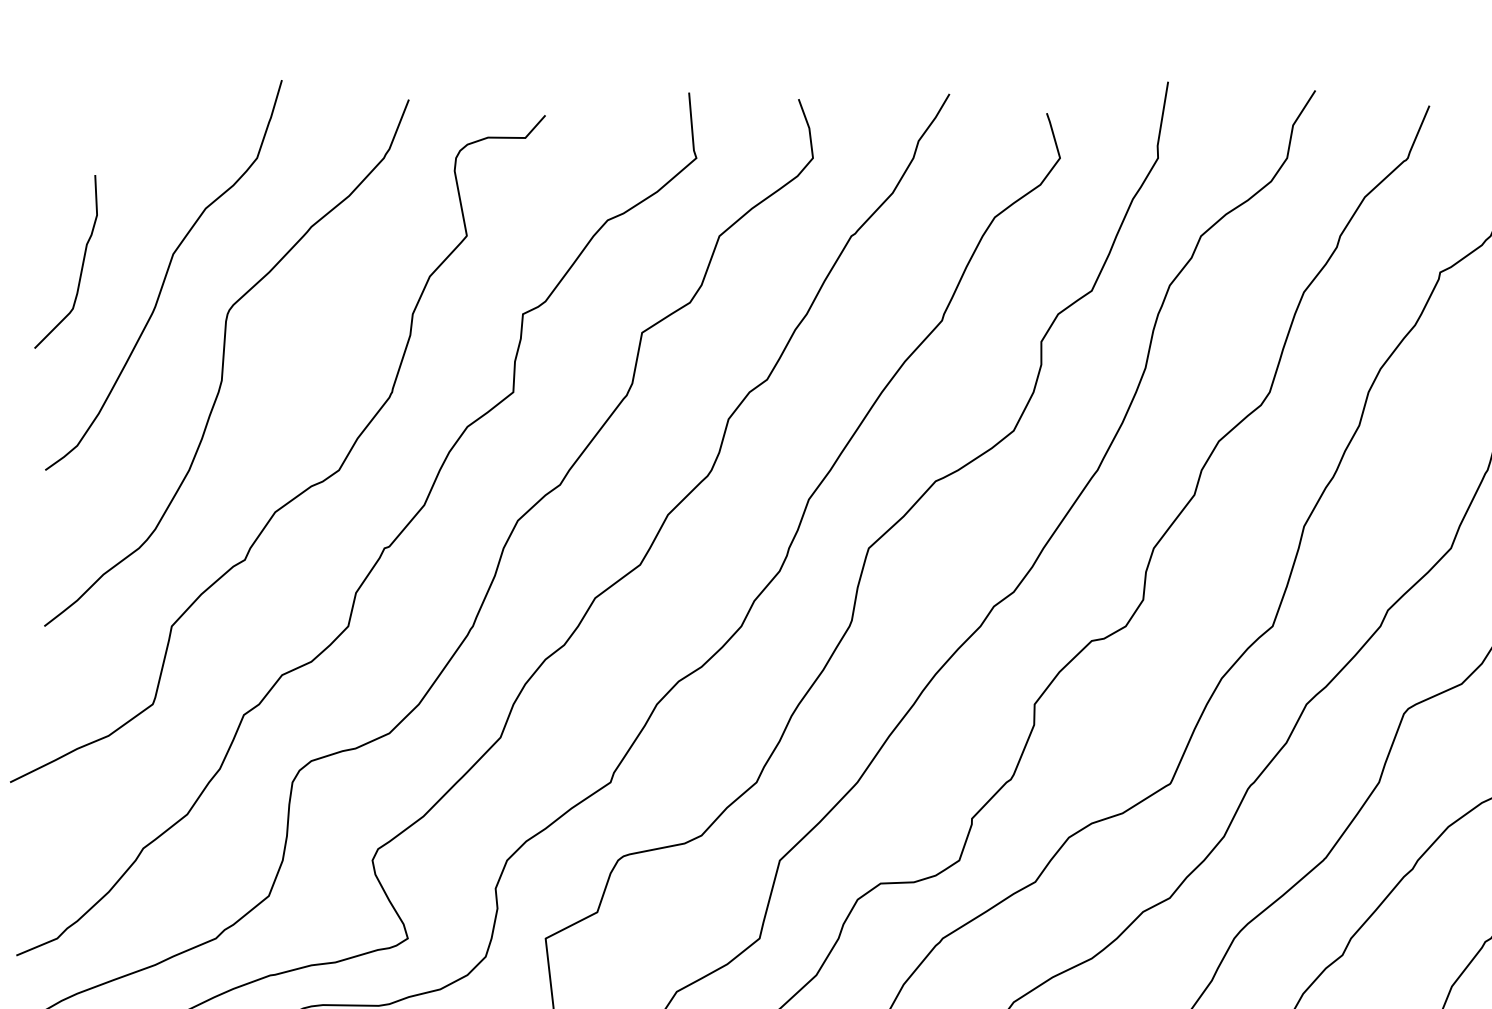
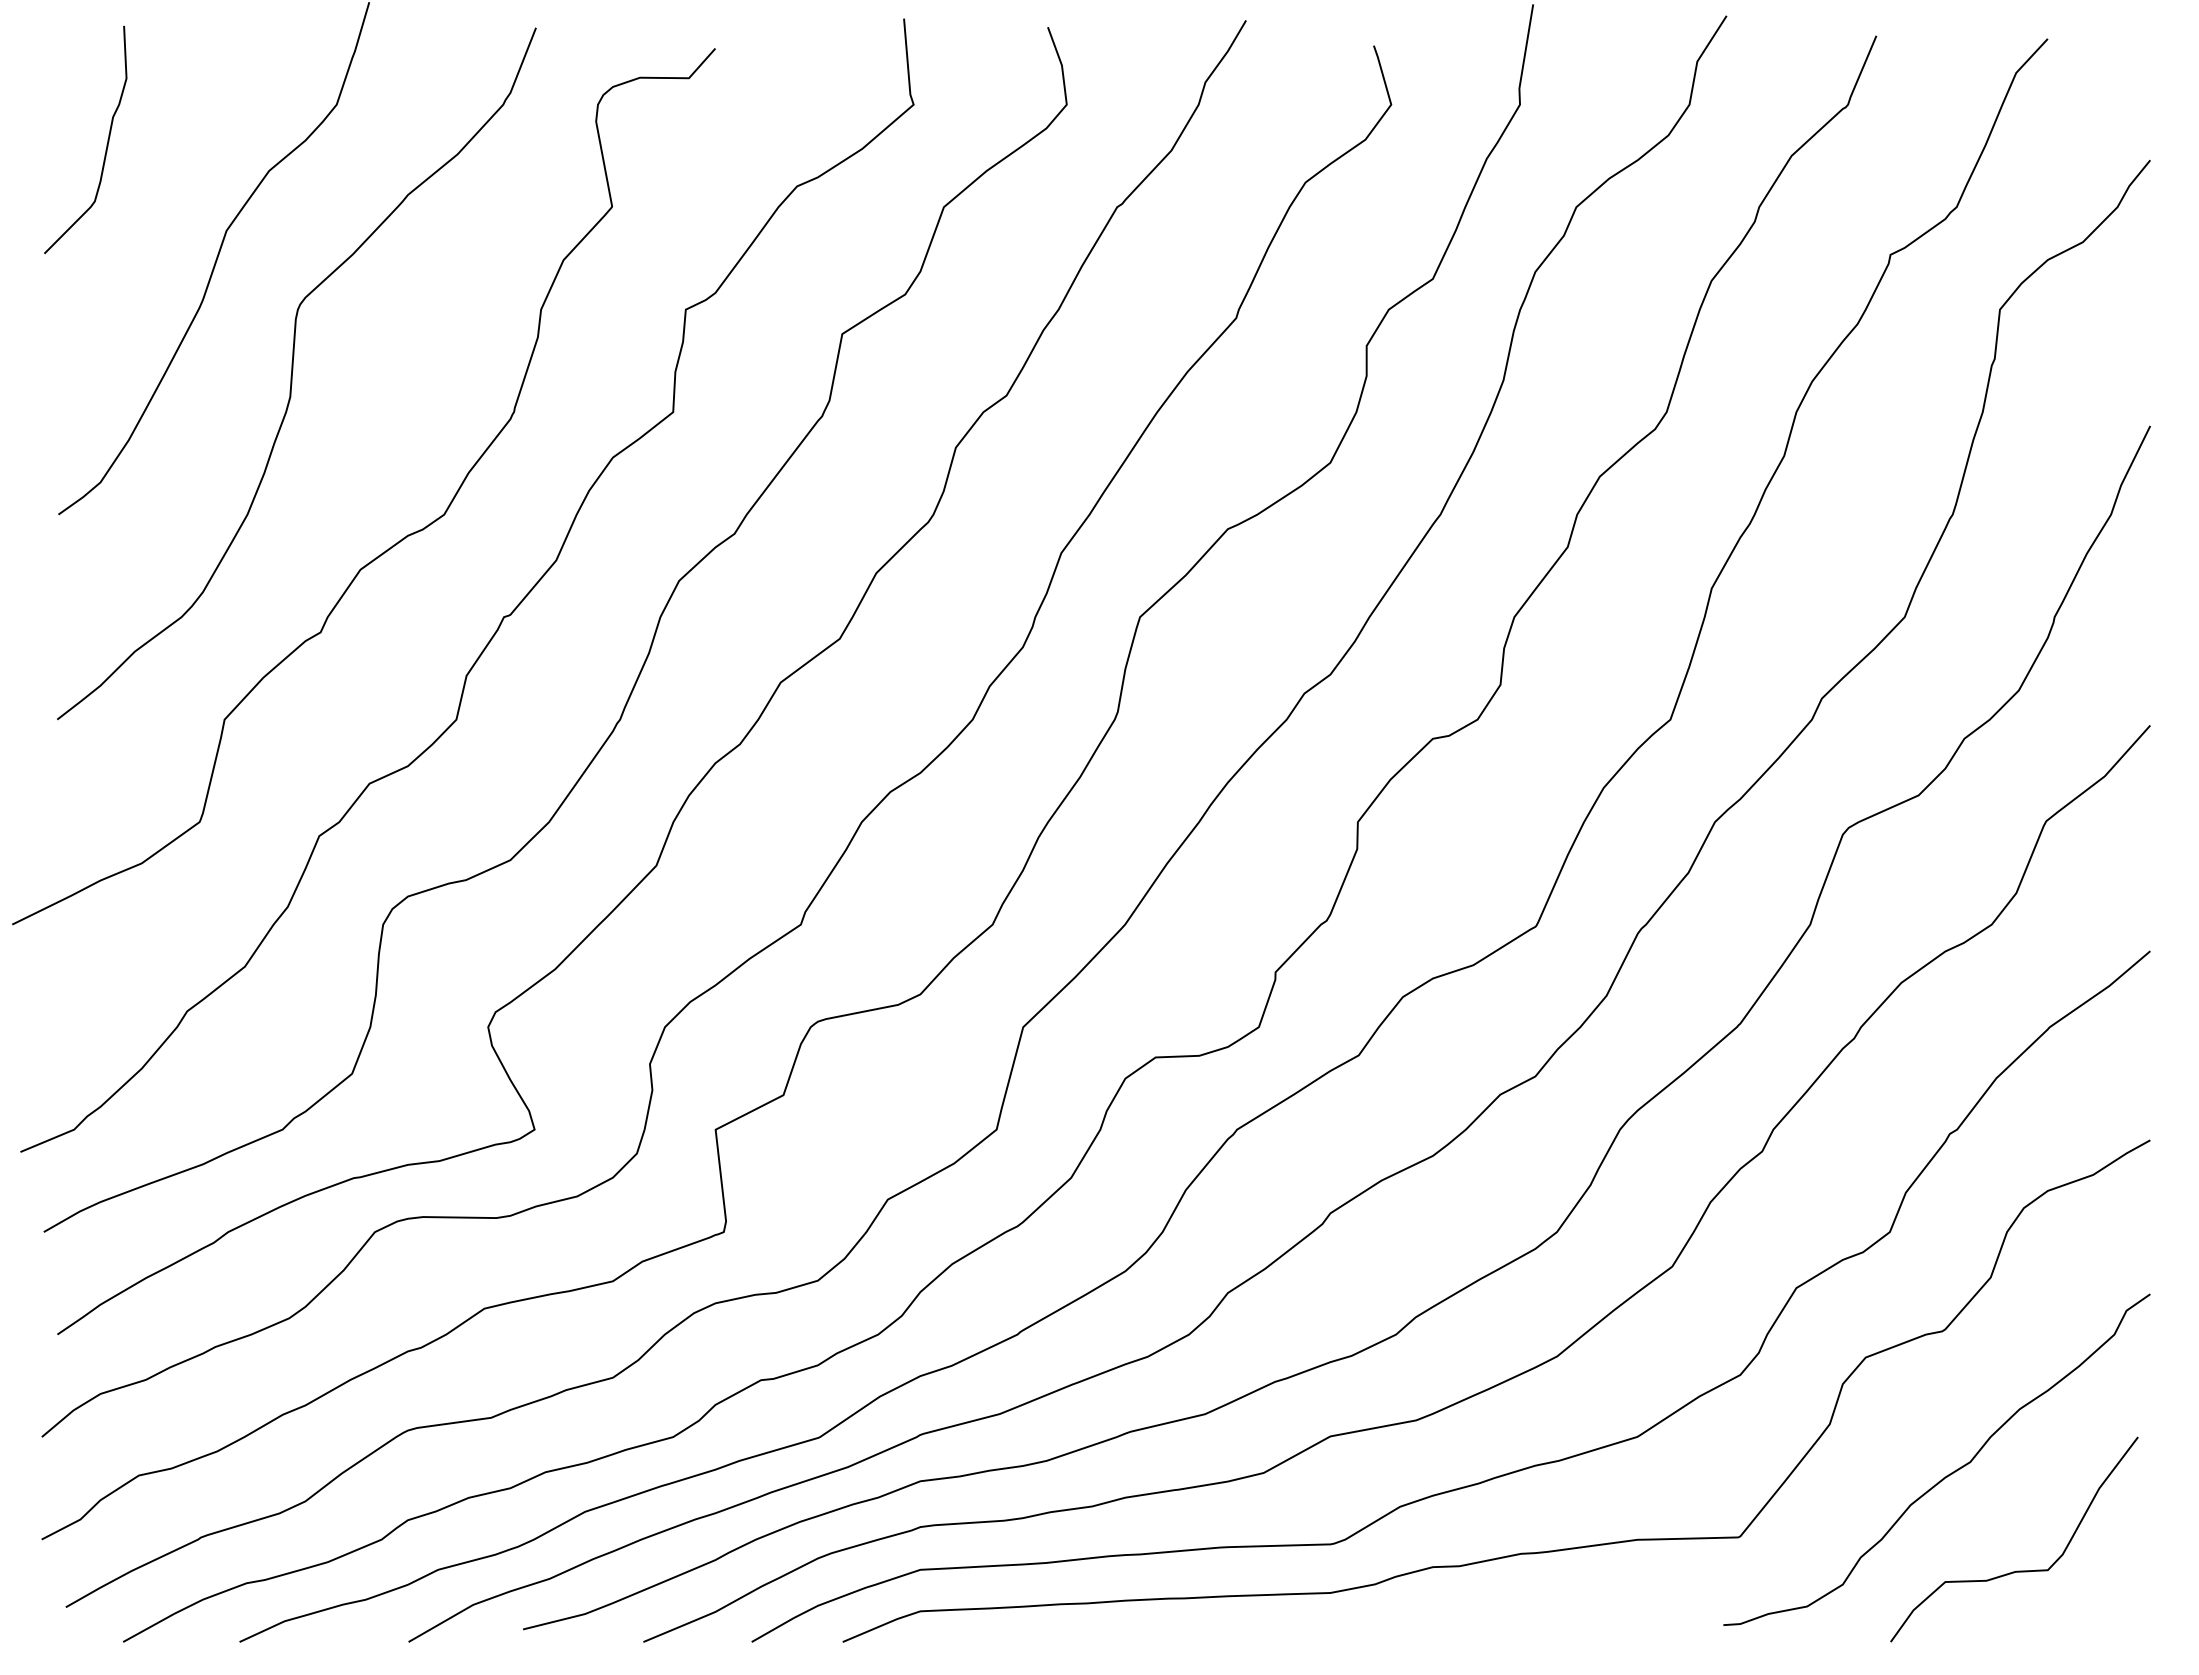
curve: (81, 265) -> (106, 144), moved

